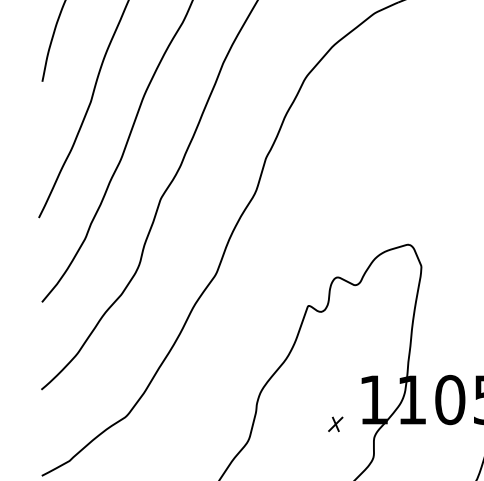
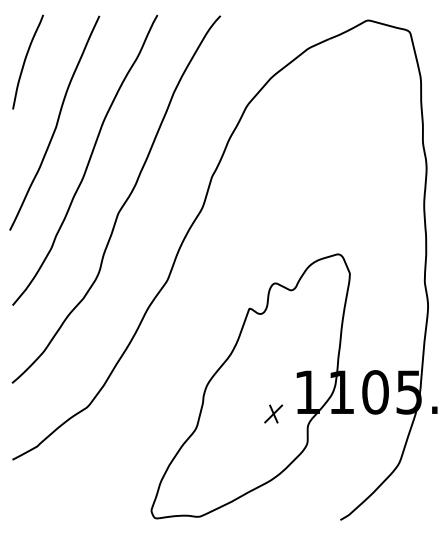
part: (335, 423) -> (273, 413), size x1.43

